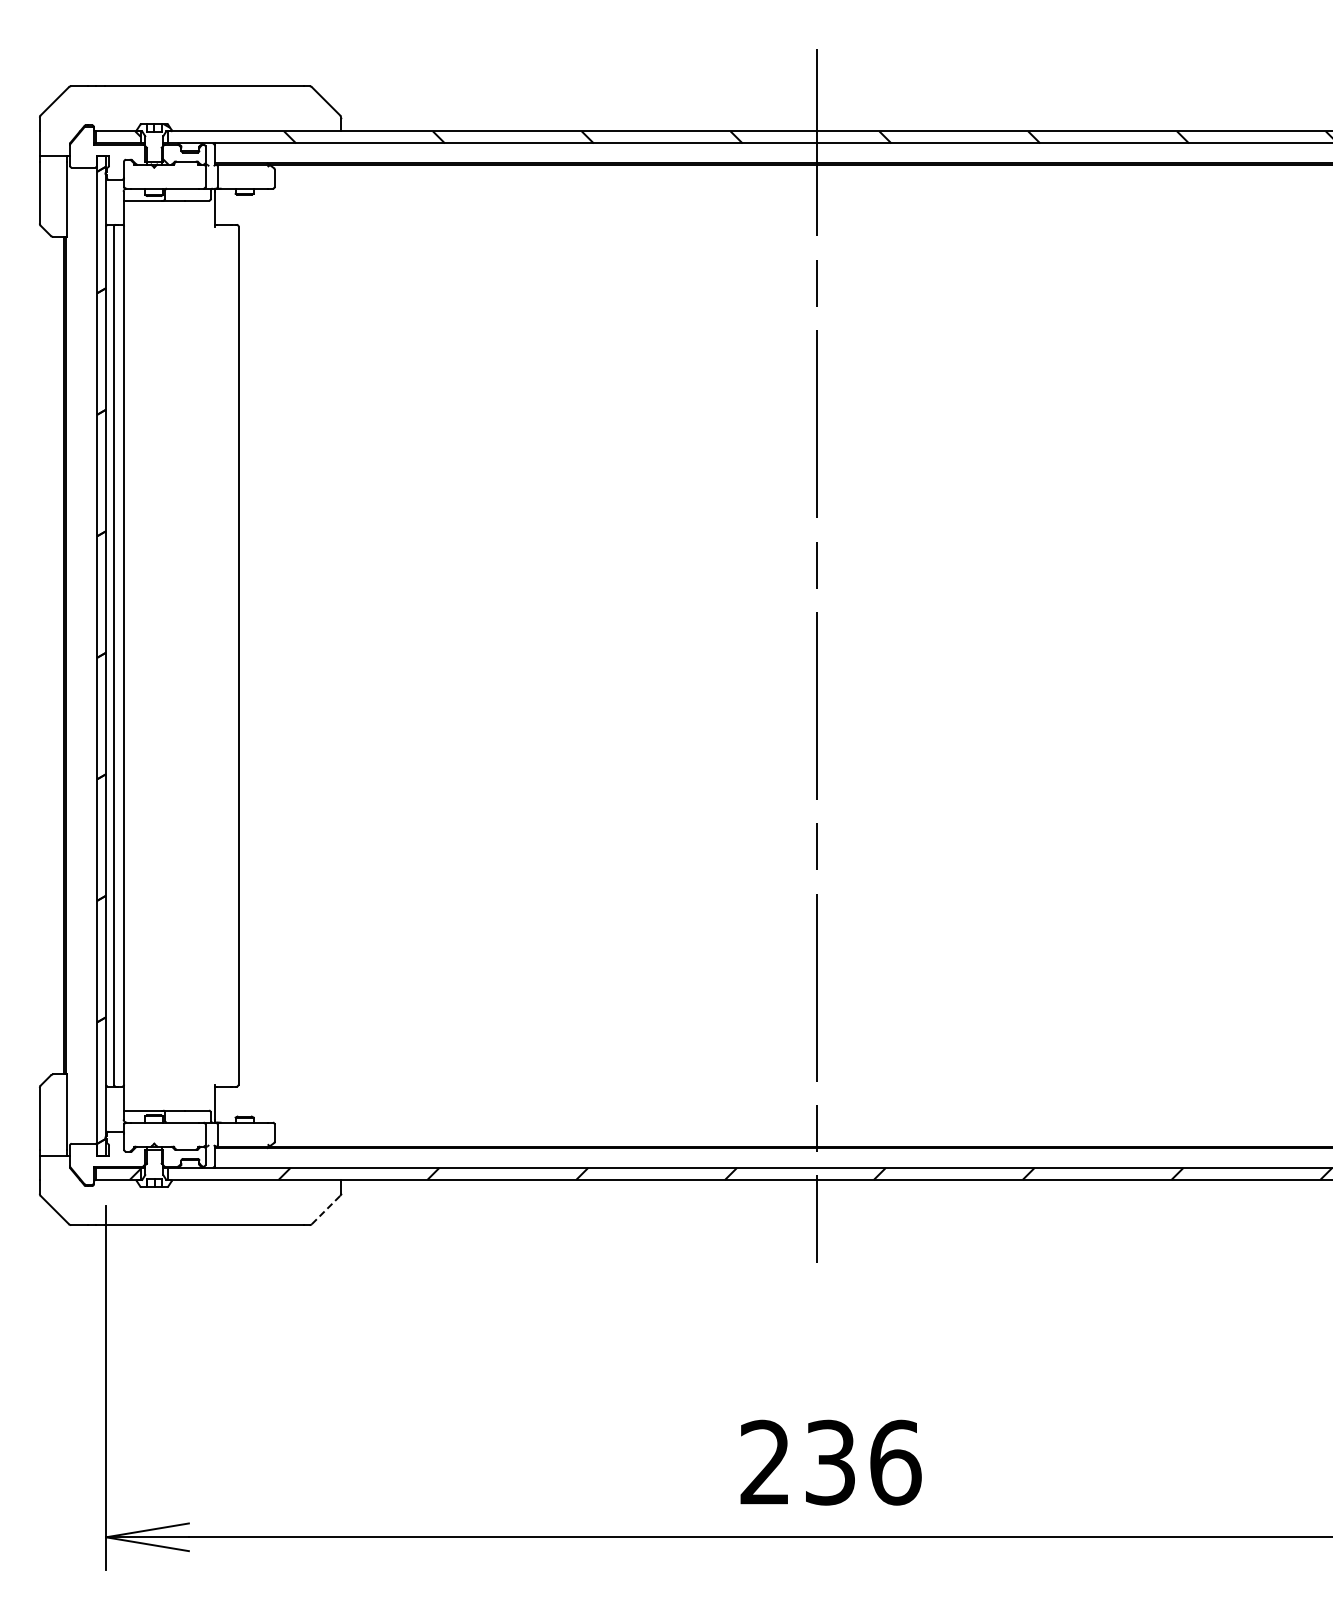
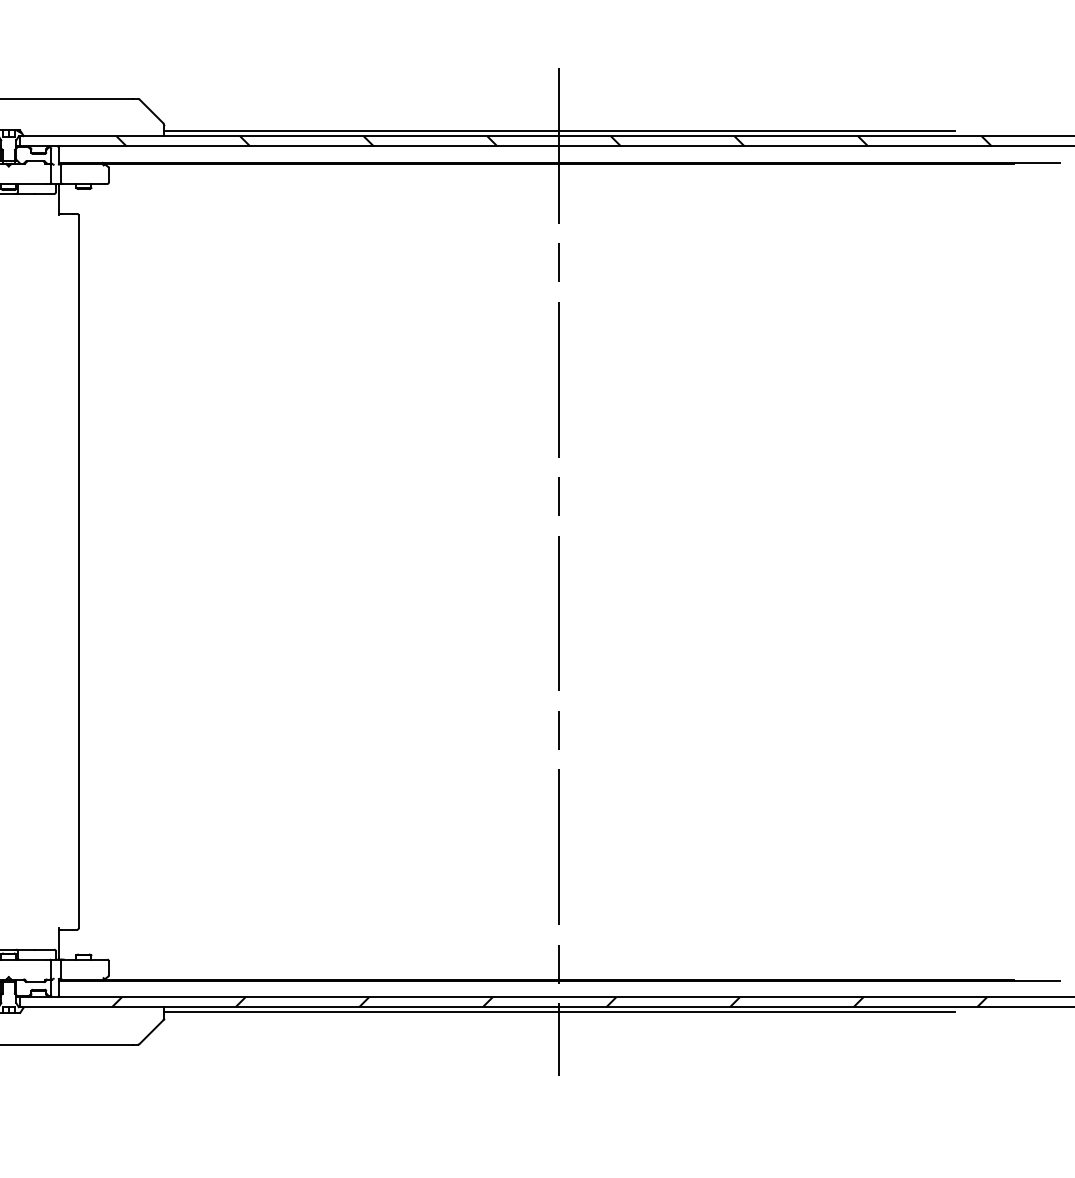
line: (817, 125) -> (559, 131), added
line: (817, 1185) -> (559, 1011), added
line: (326, 1209) -> (151, 1031), dashed -> solid

